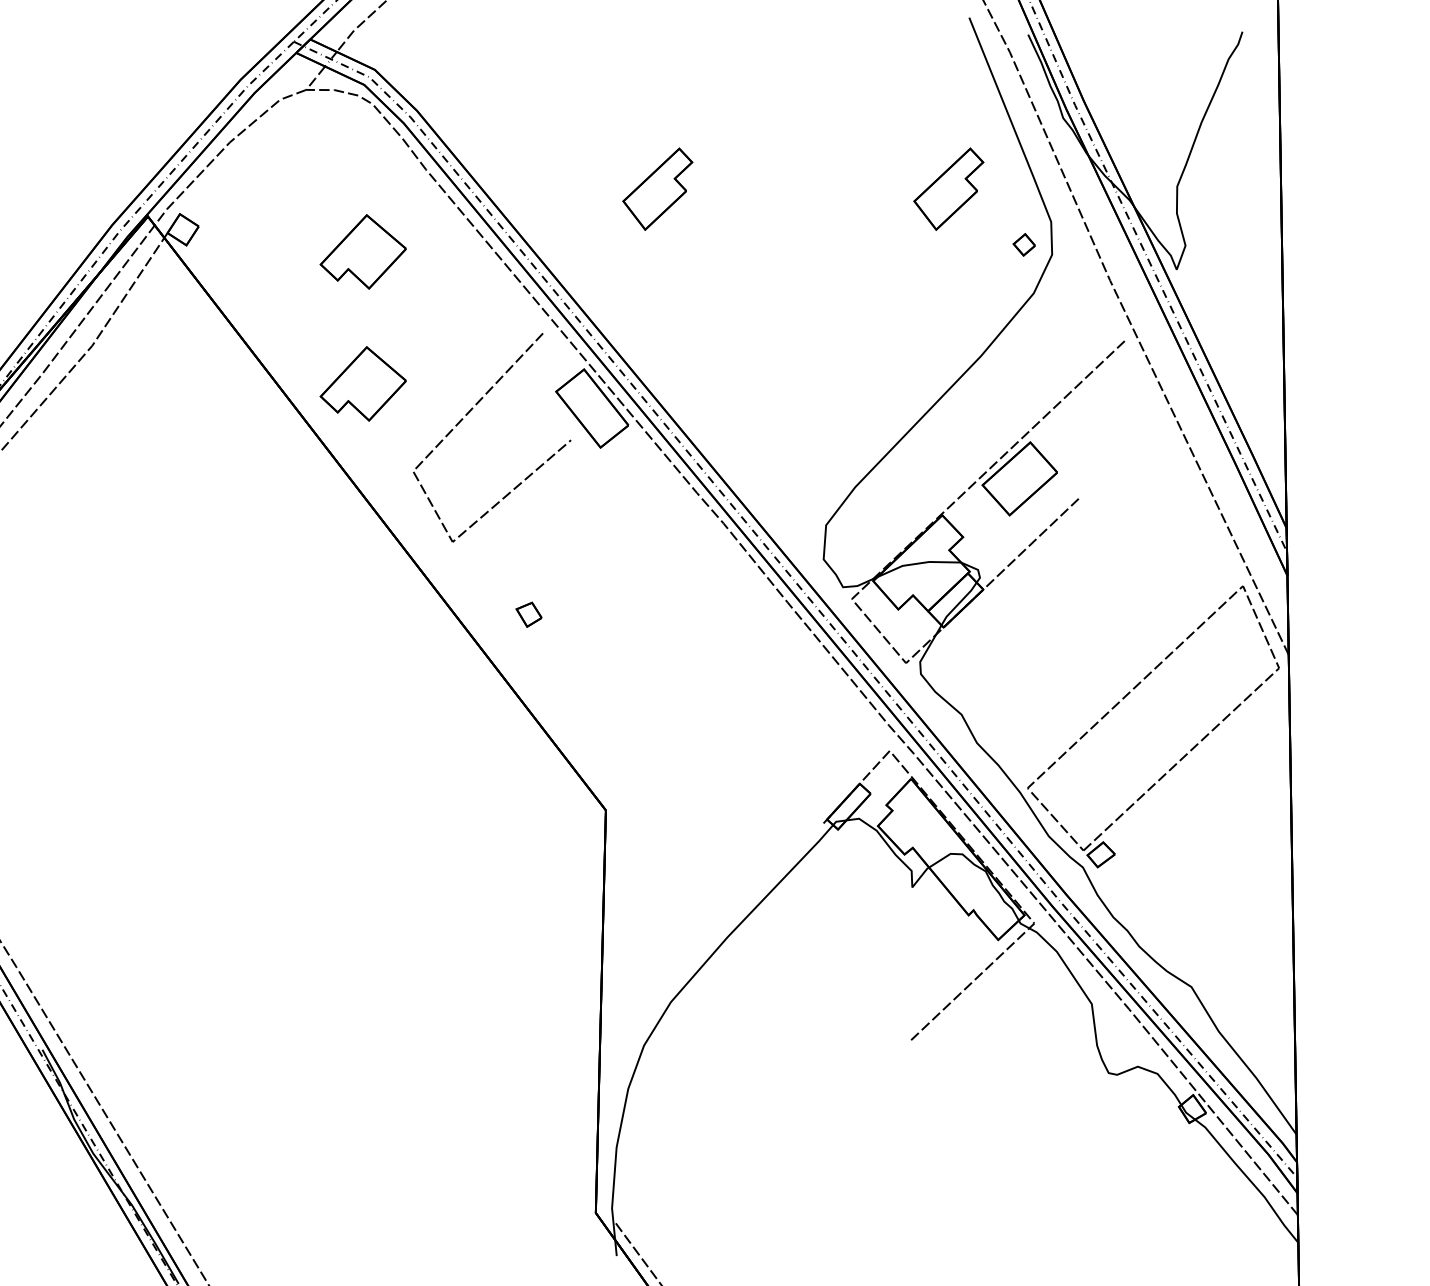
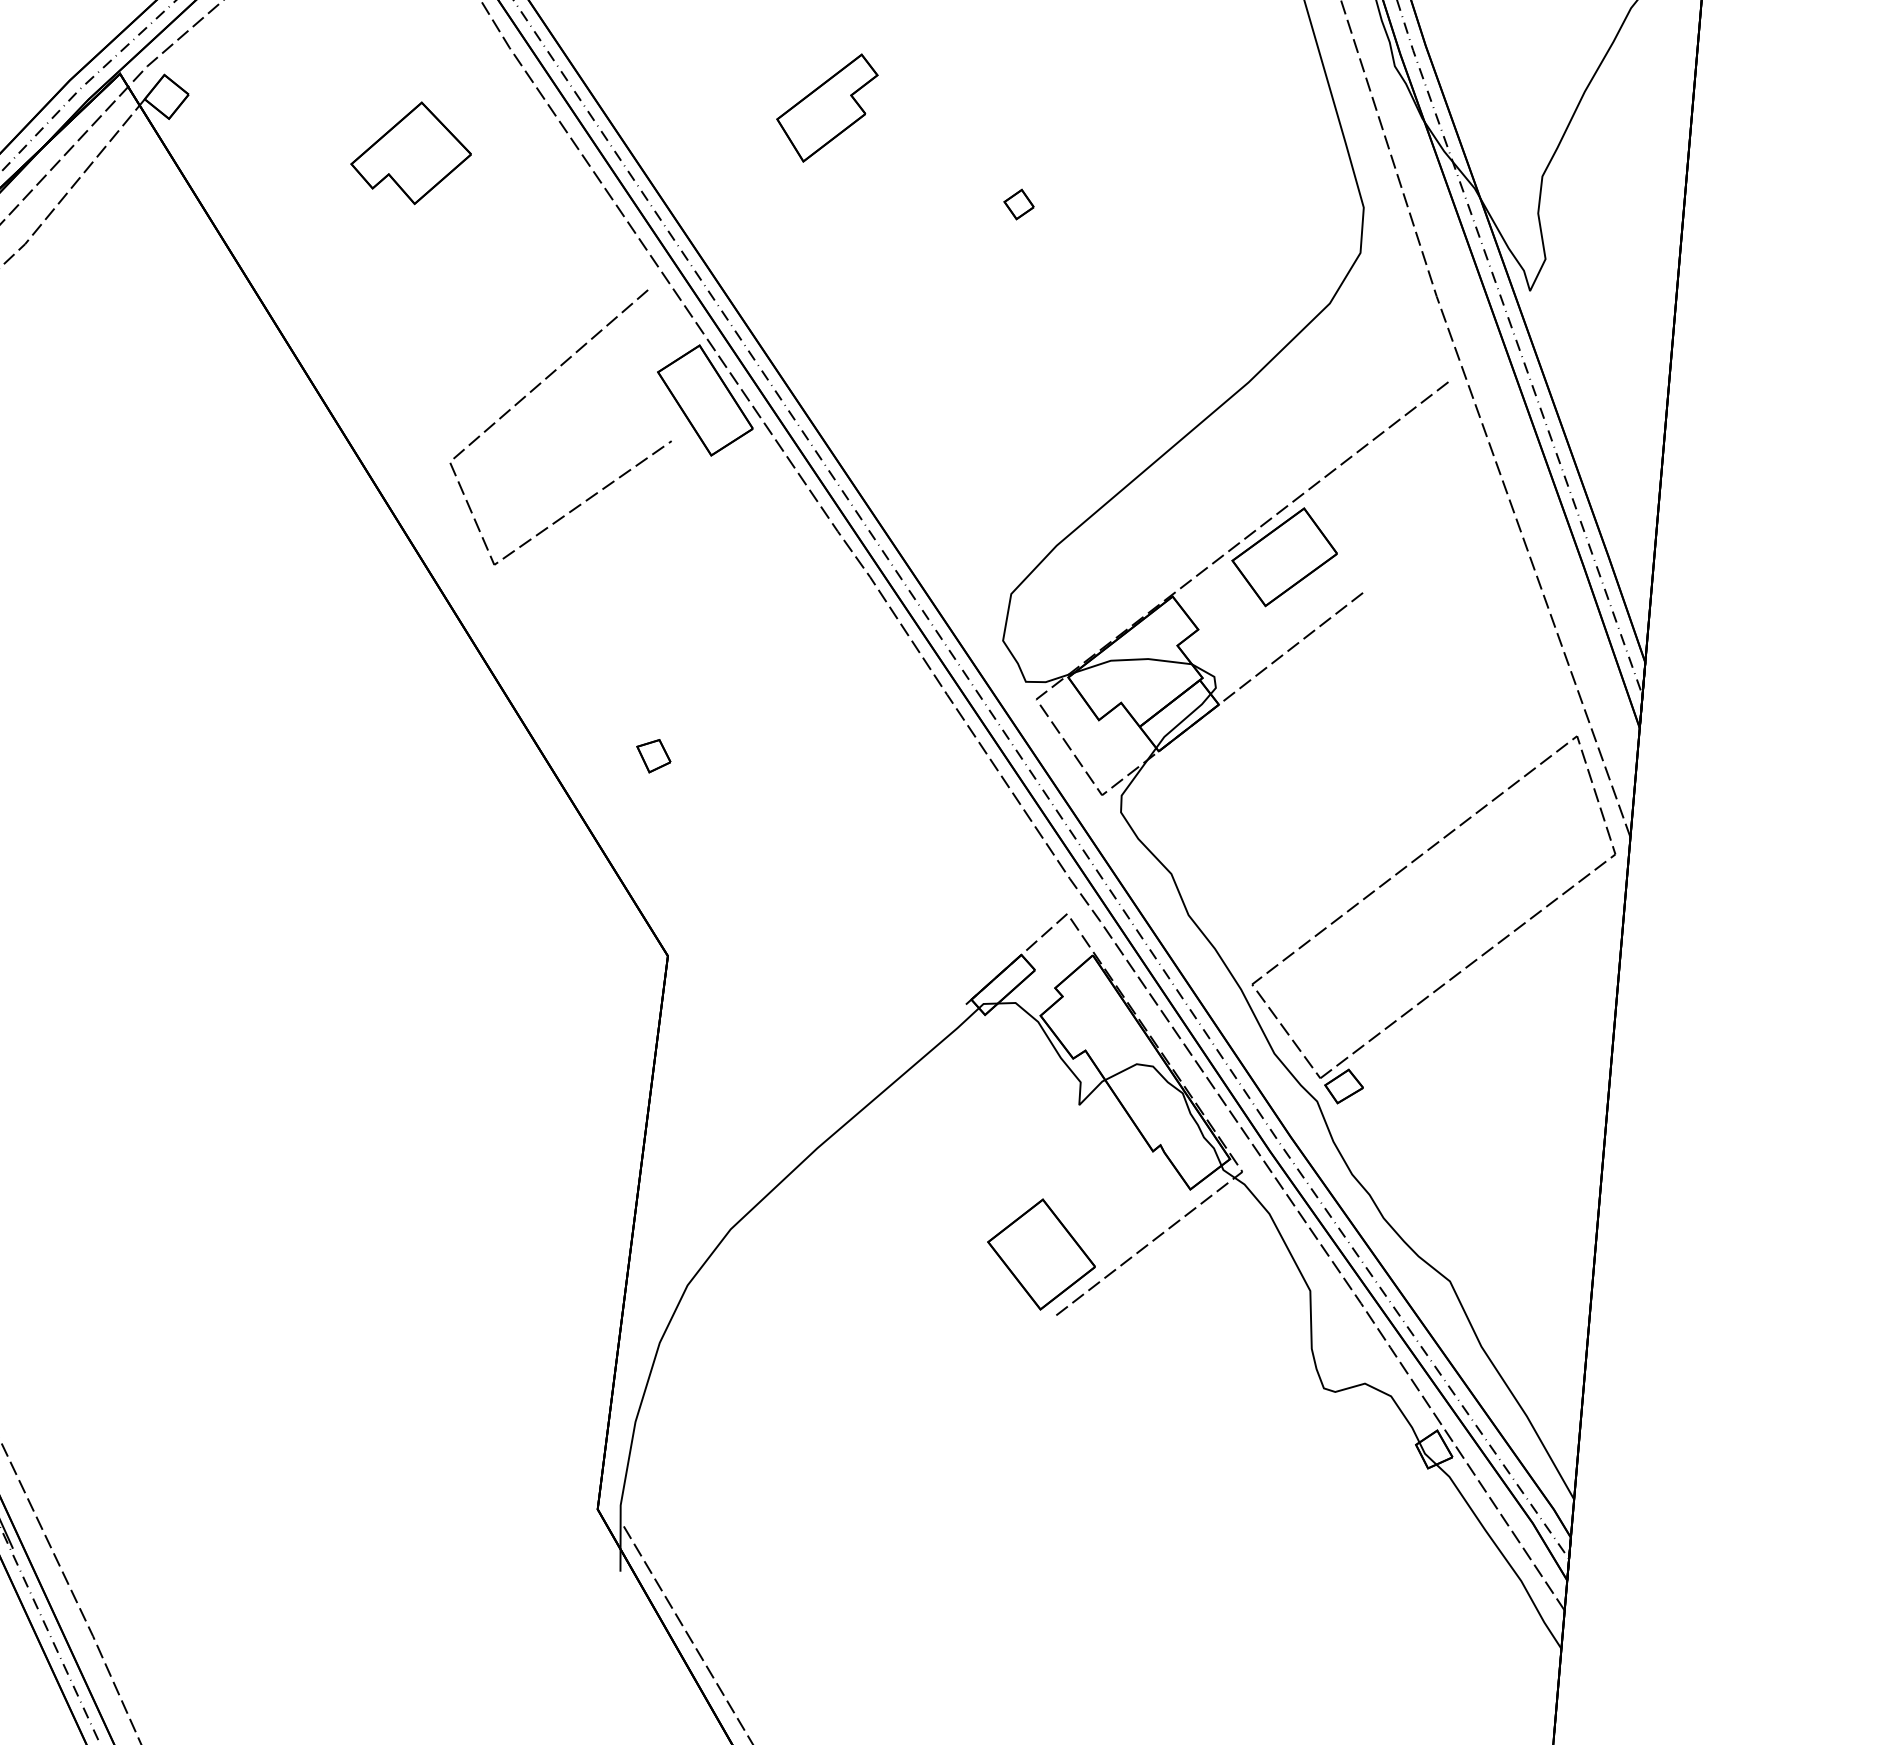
part: (948, 188) -> (1226, 147), removed
part: (1023, 244) -> (1017, 203), moved
part: (362, 383) -> (392, 333), removed
part: (528, 614) -> (652, 755), moved
part: (895, 997) -> (1040, 1254), added

